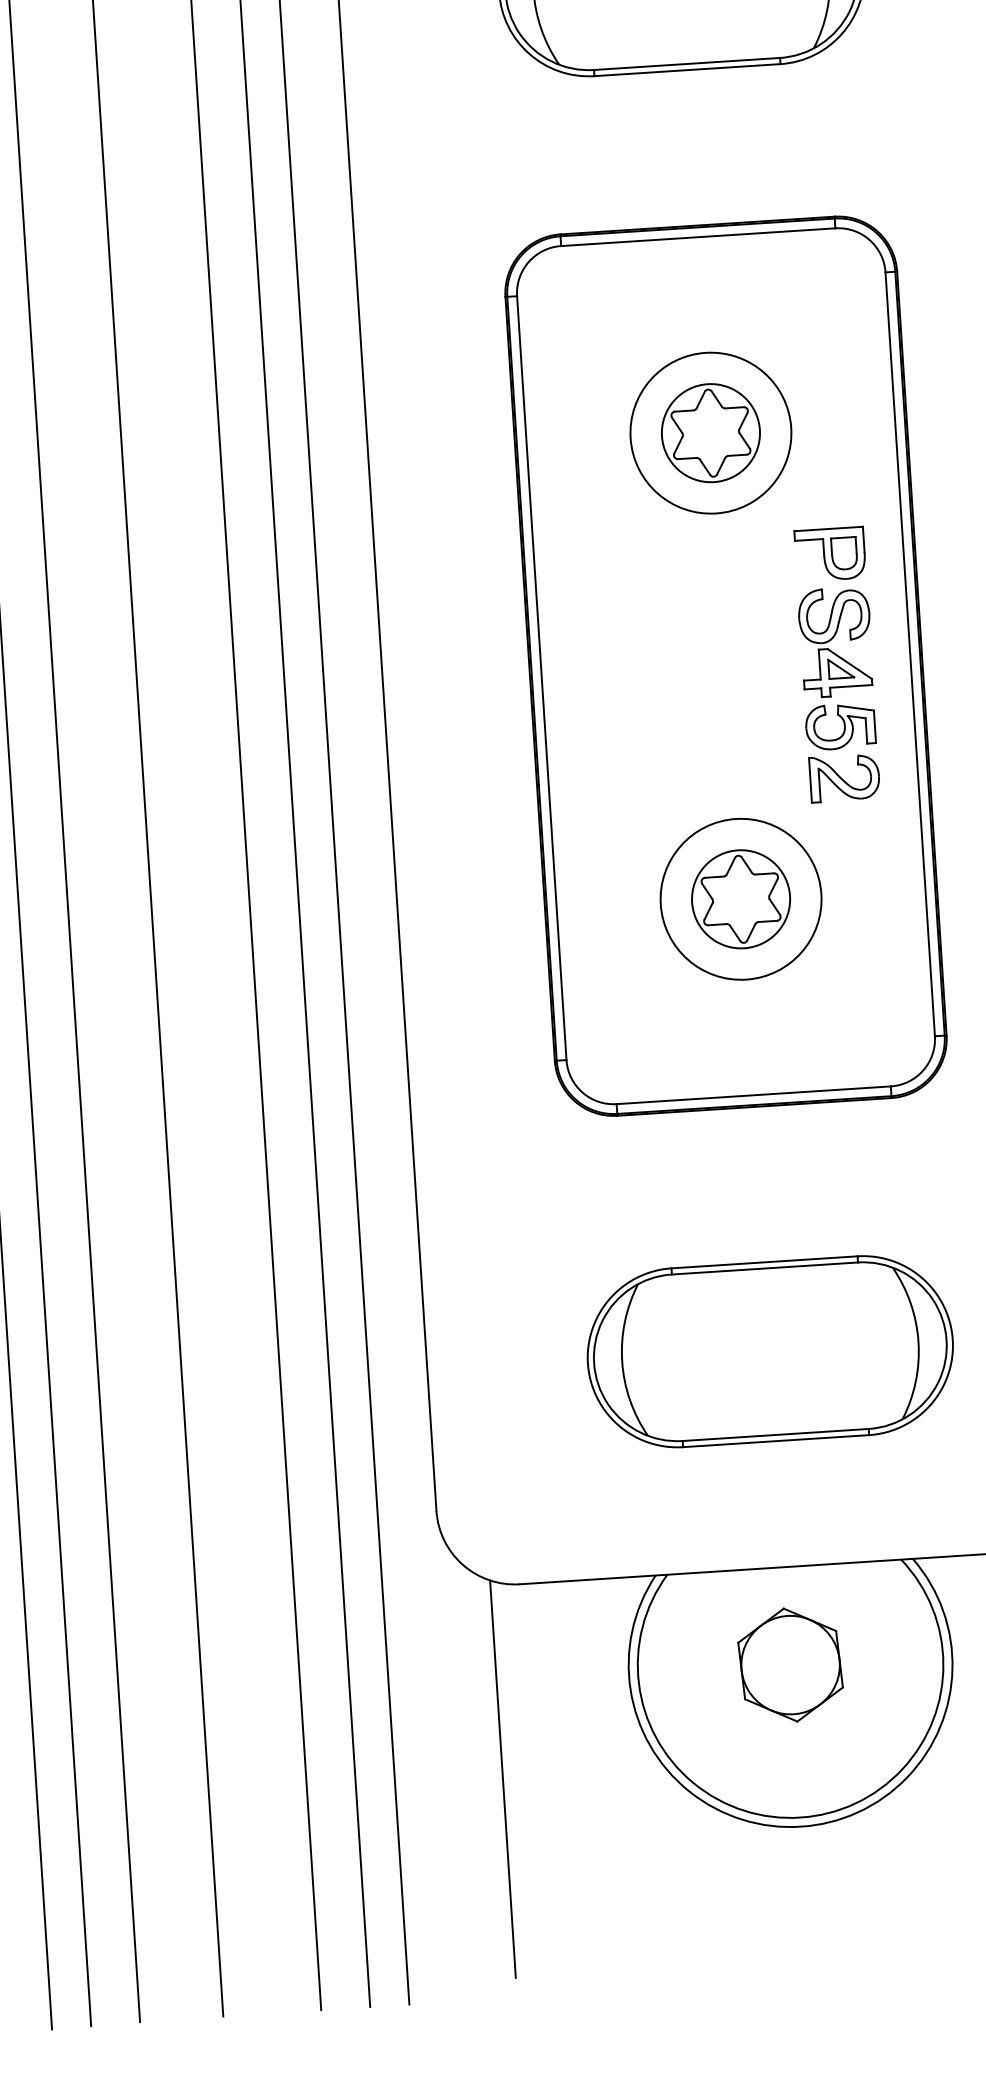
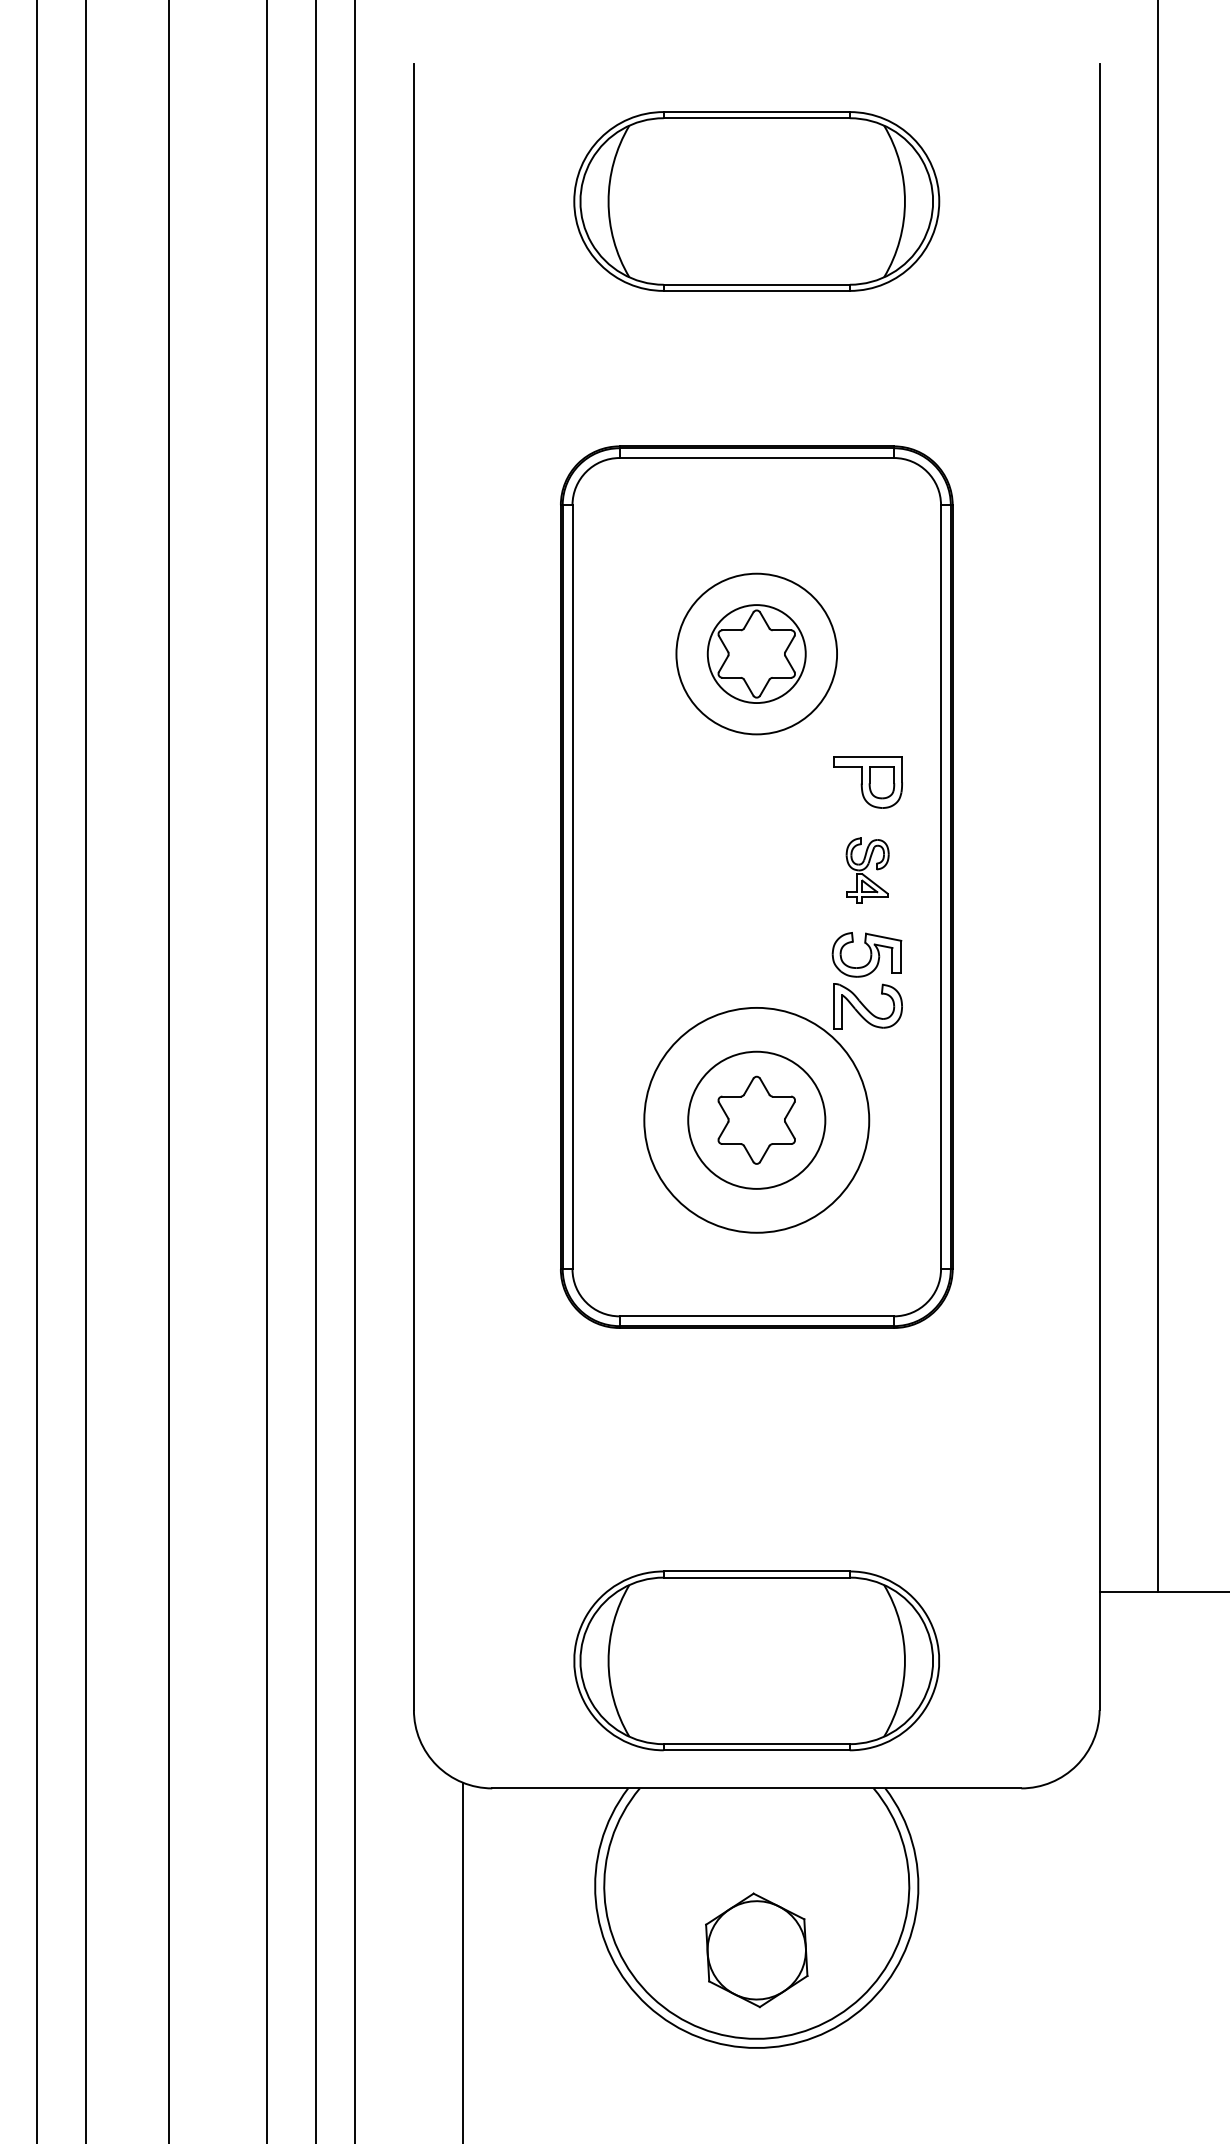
part: (835, 642) -> (867, 870), size x0.6
circle: (740, 899) -> (756, 1120), size x1.4
circle: (740, 899) -> (756, 1120), size x1.4
part: (770, 1351) -> (756, 1660), moved
part: (790, 1665) -> (756, 1950), moved

